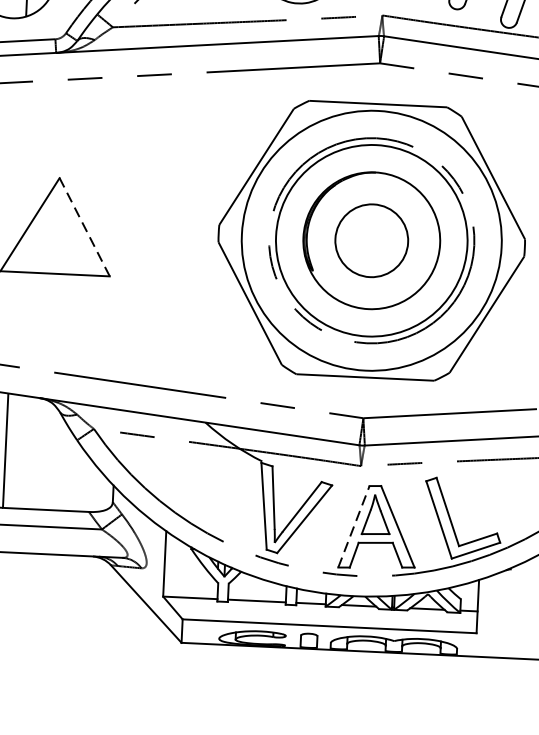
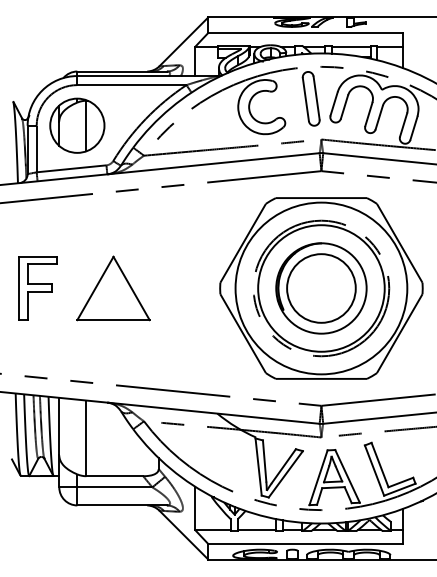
line: (84, 227) -> (131, 288), dashed -> solid
circle: (371, 240) -> (321, 288), size x1.43
line: (353, 526) -> (318, 477), dashed -> solid

